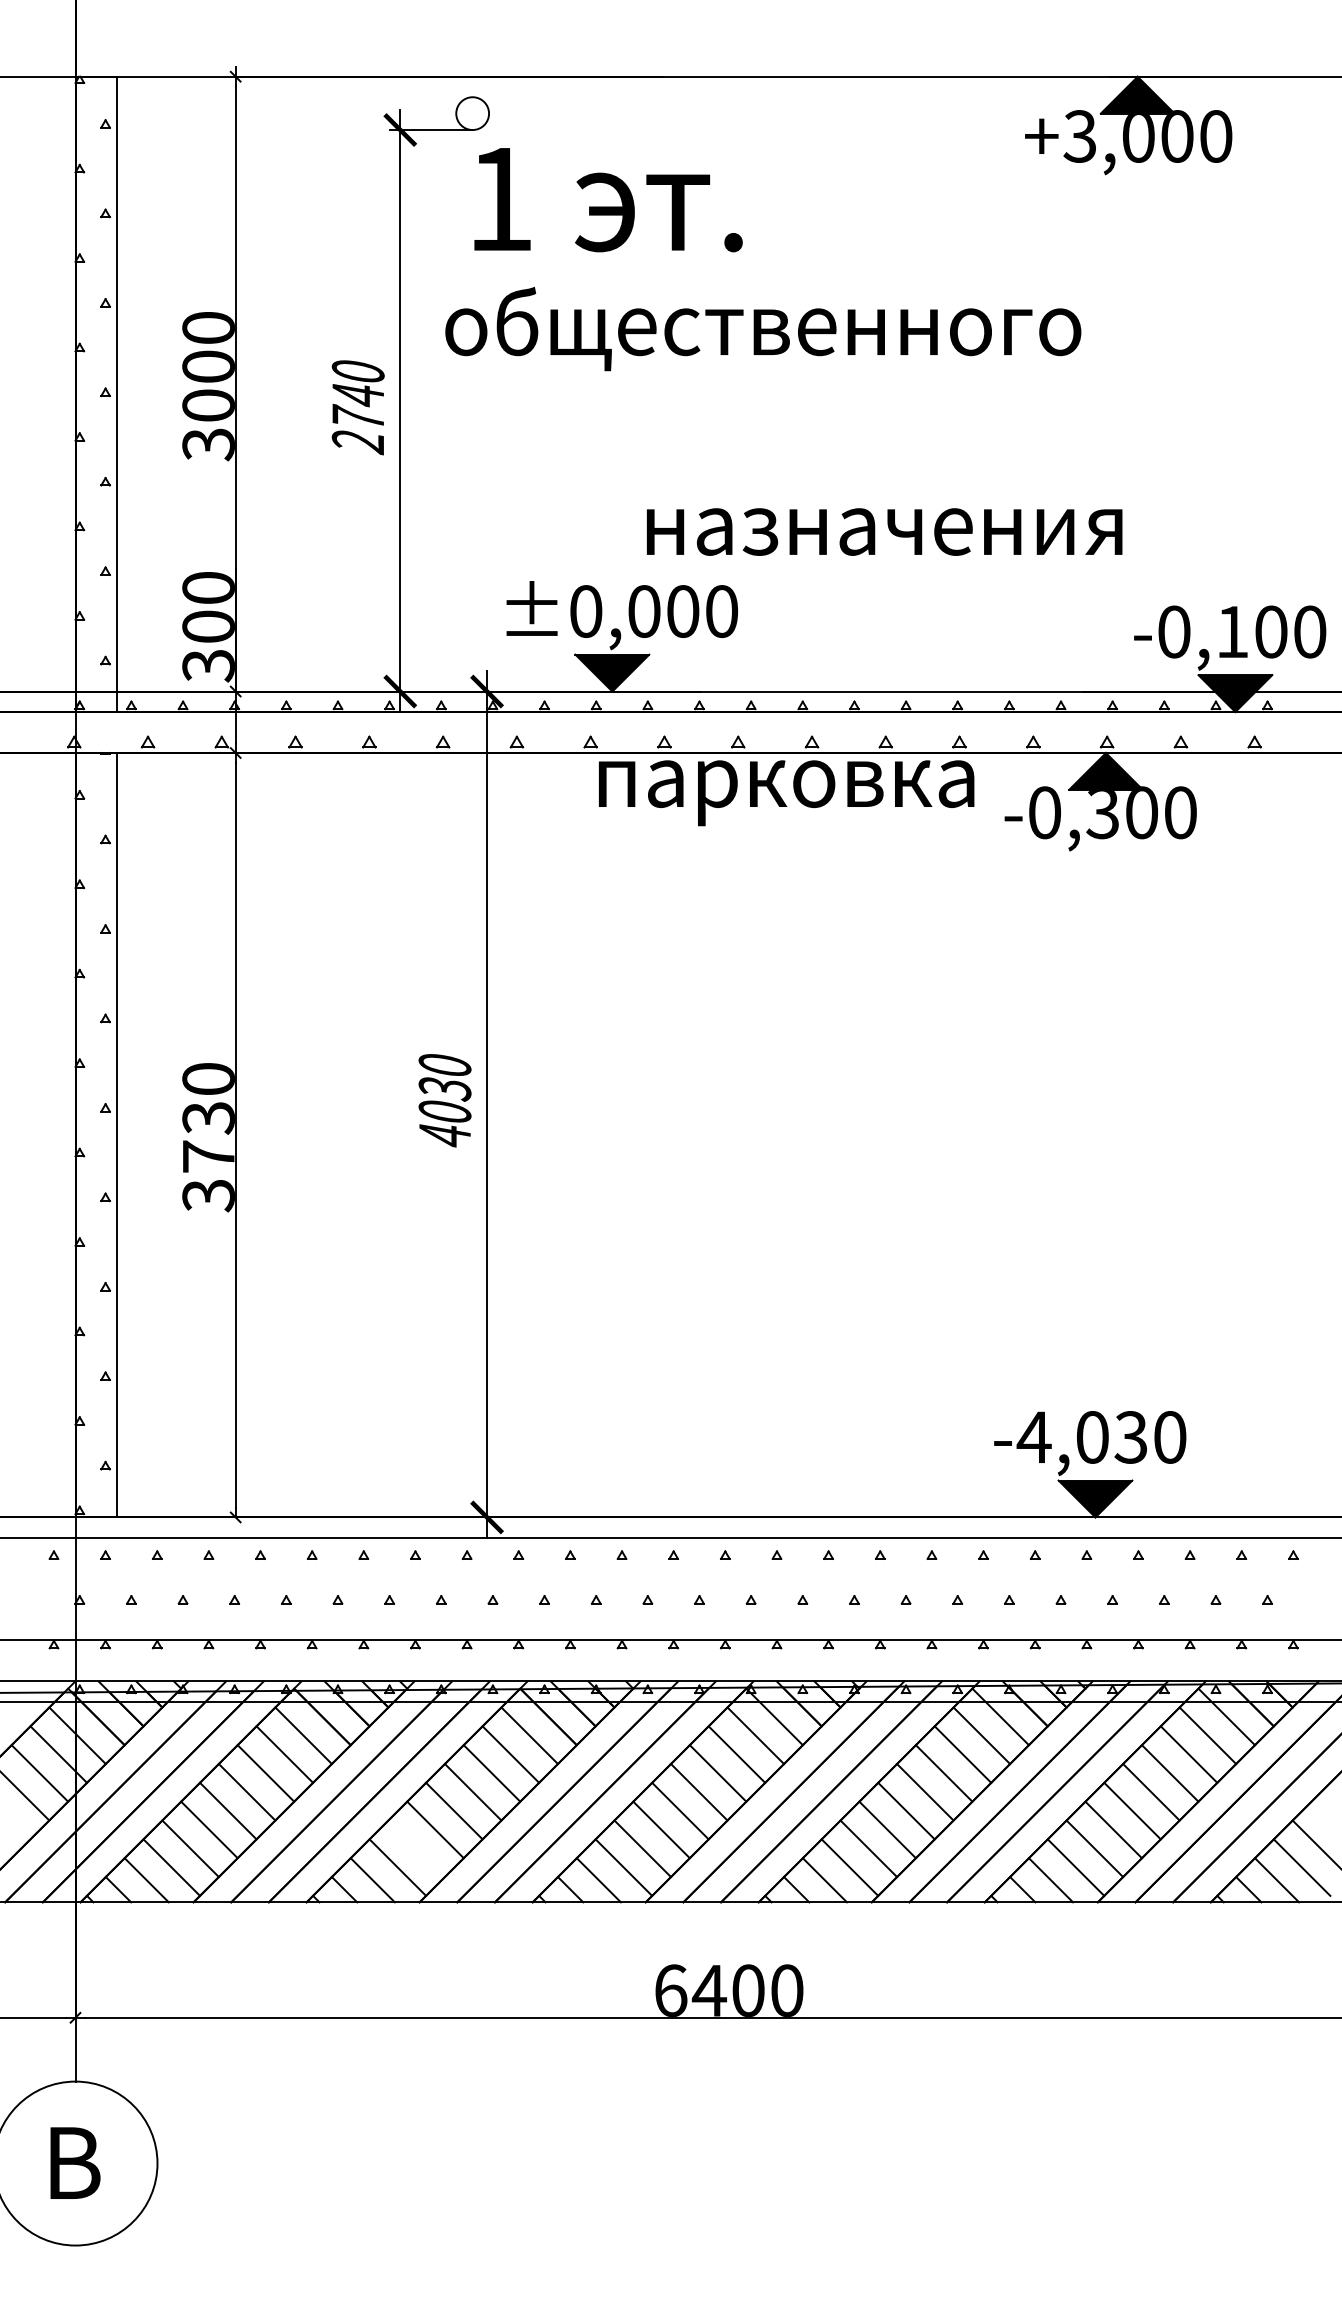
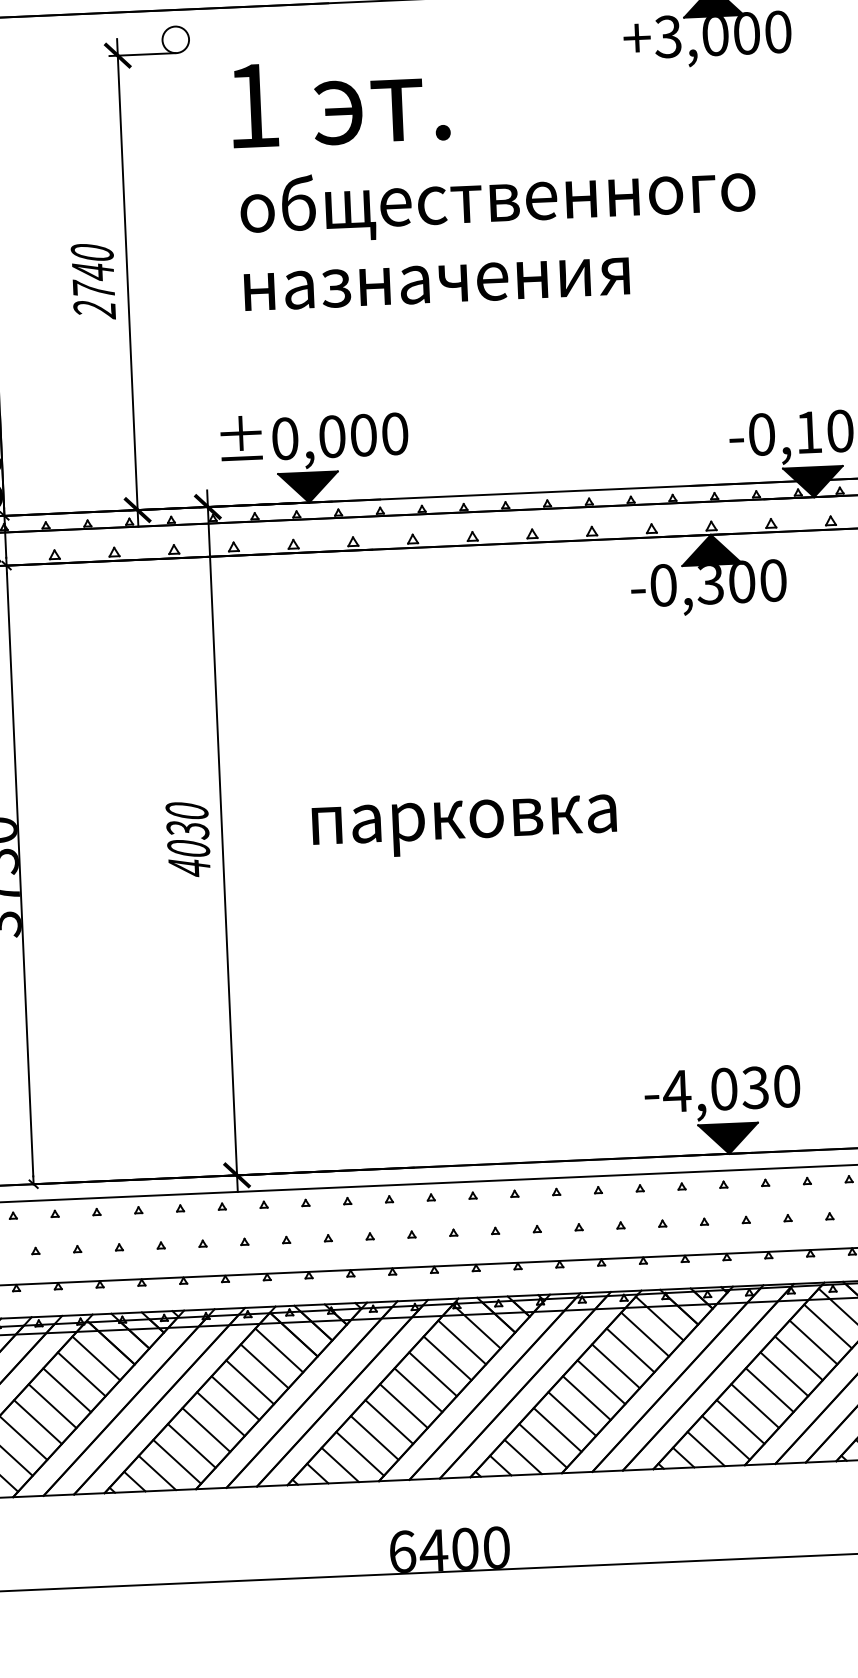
text: (608, 200) -> (340, 103), moved
text: (763, 328) -> (498, 199), moved
text: (884, 531) -> (436, 283), moved
text: (786, 793) -> (464, 827), moved
line: (416, 1848) -> (191, 1445), added

